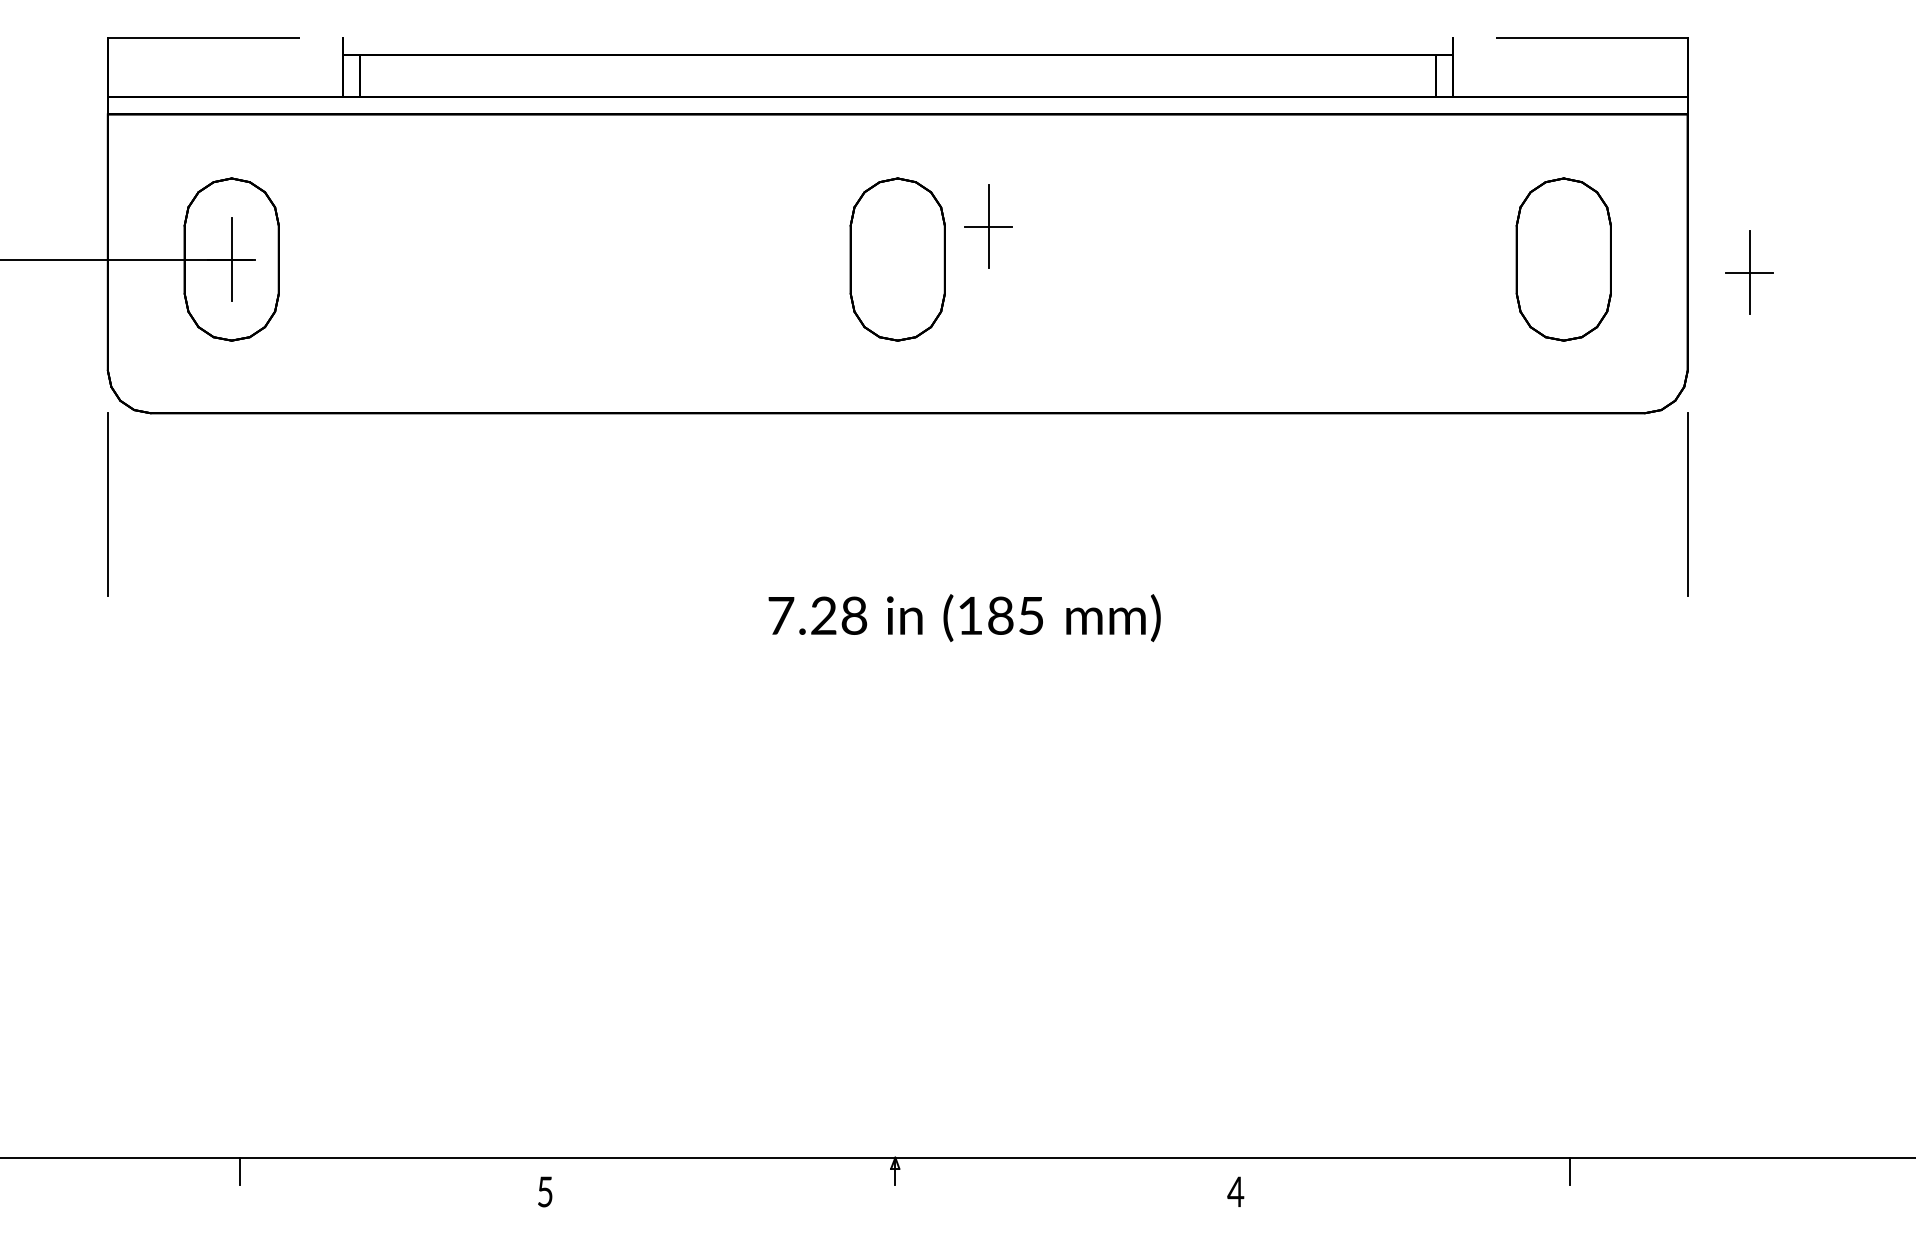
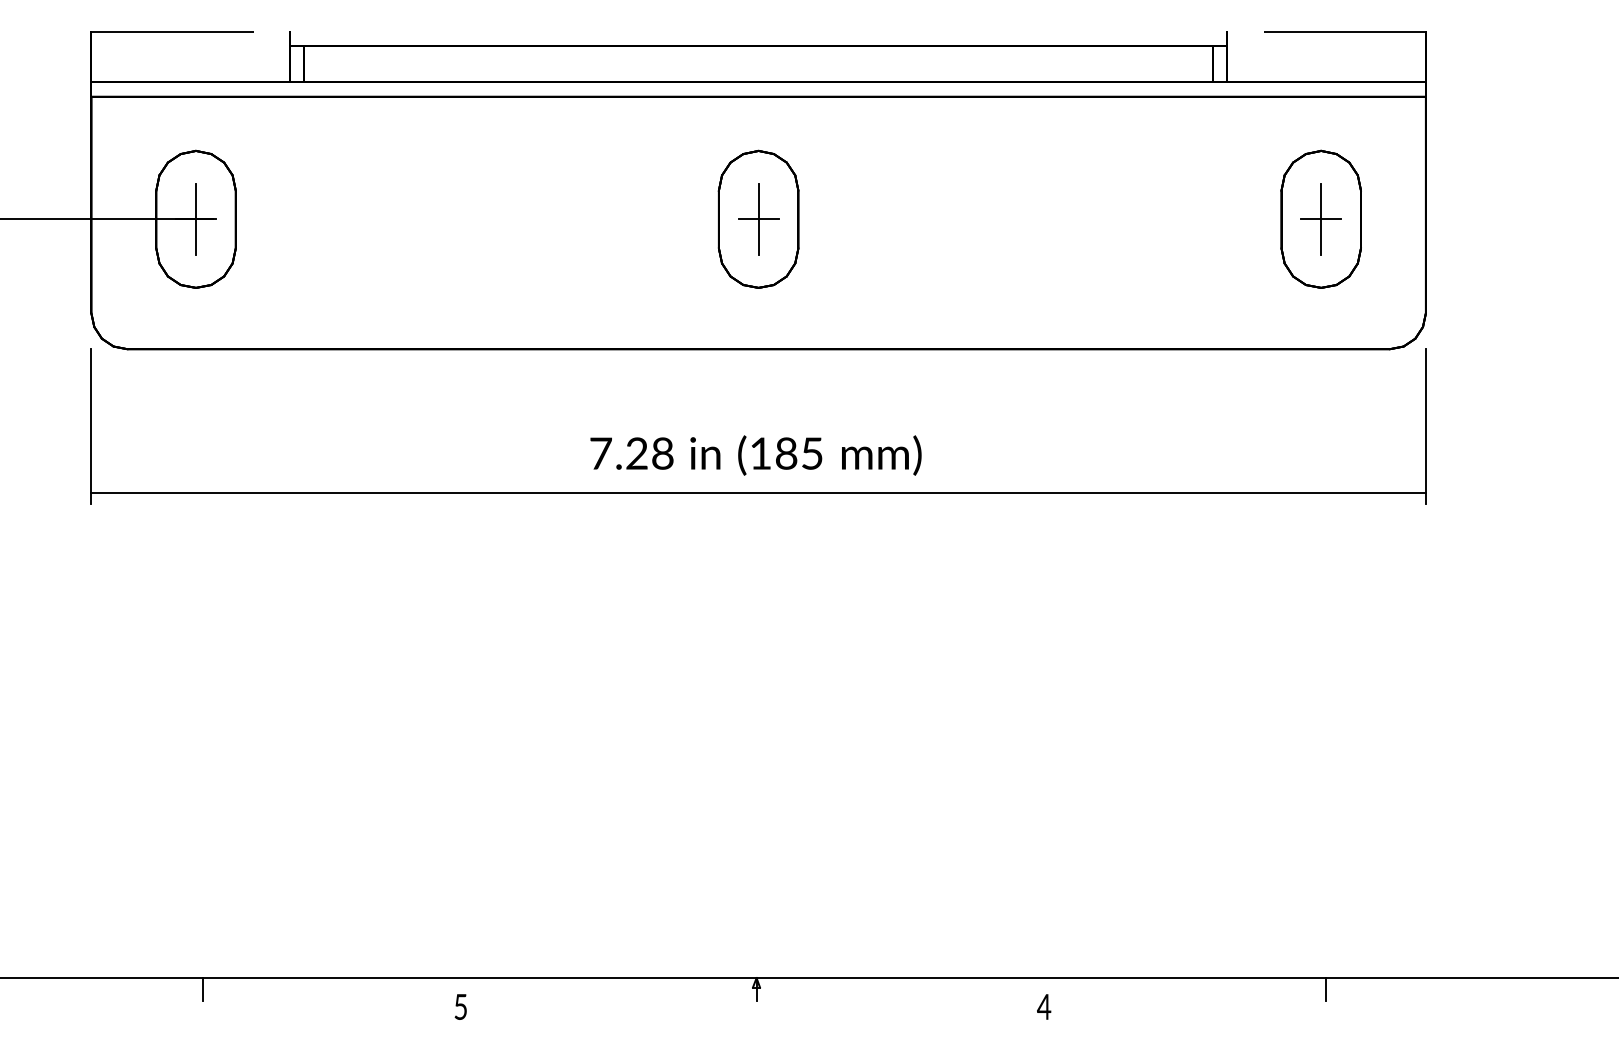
part: (988, 226) -> (758, 219), moved
part: (1749, 272) -> (1320, 219), moved
line: (897, 583) -> (758, 493), added
text: (964, 618) -> (755, 455), moved

